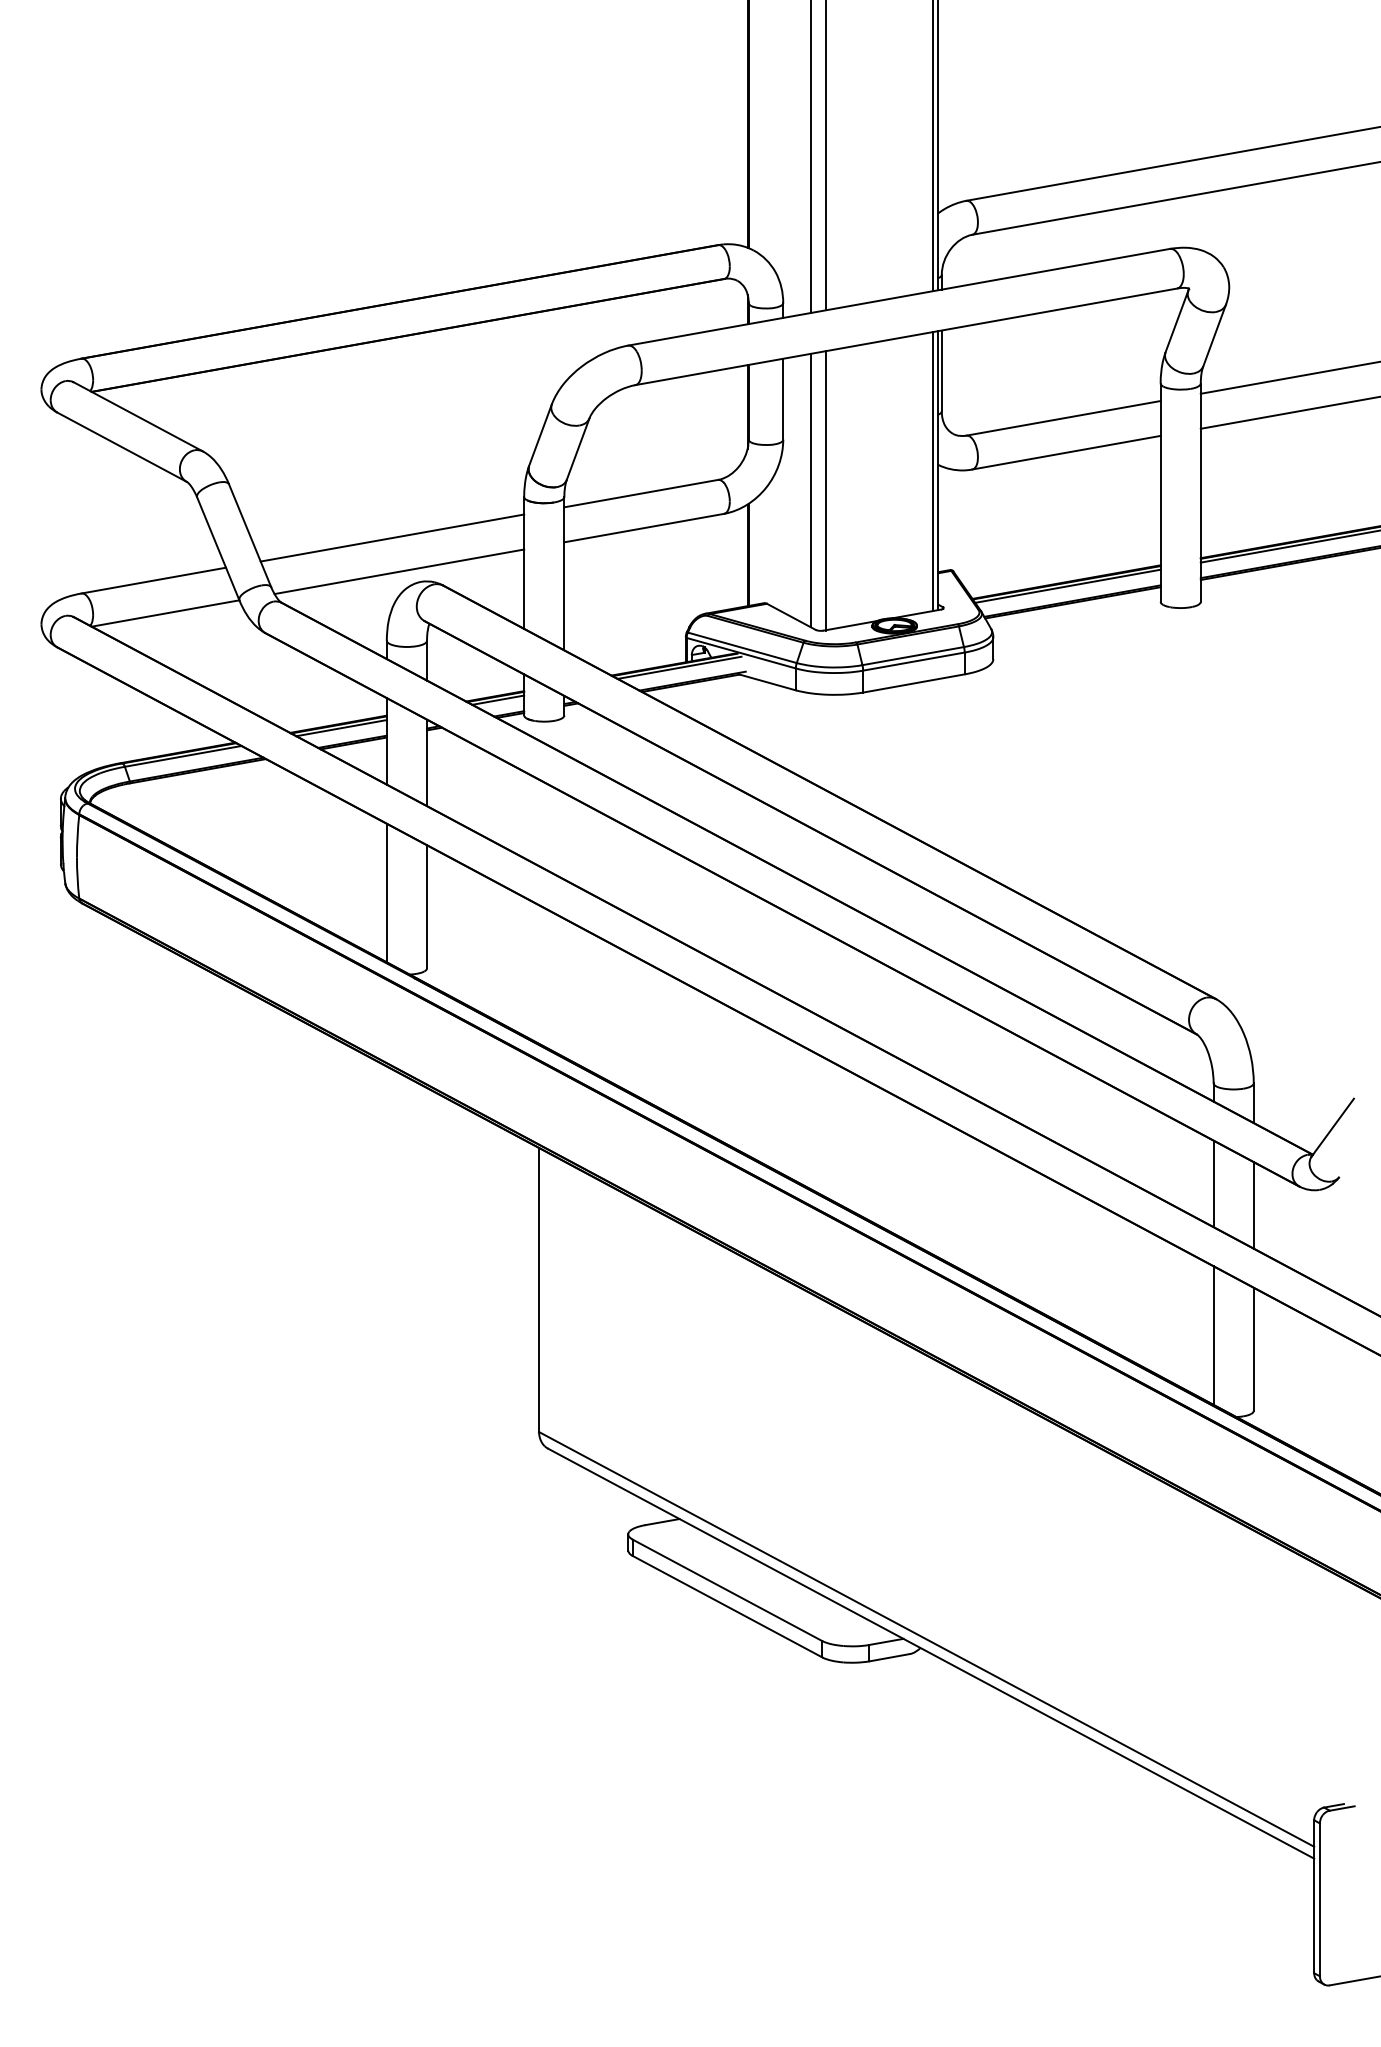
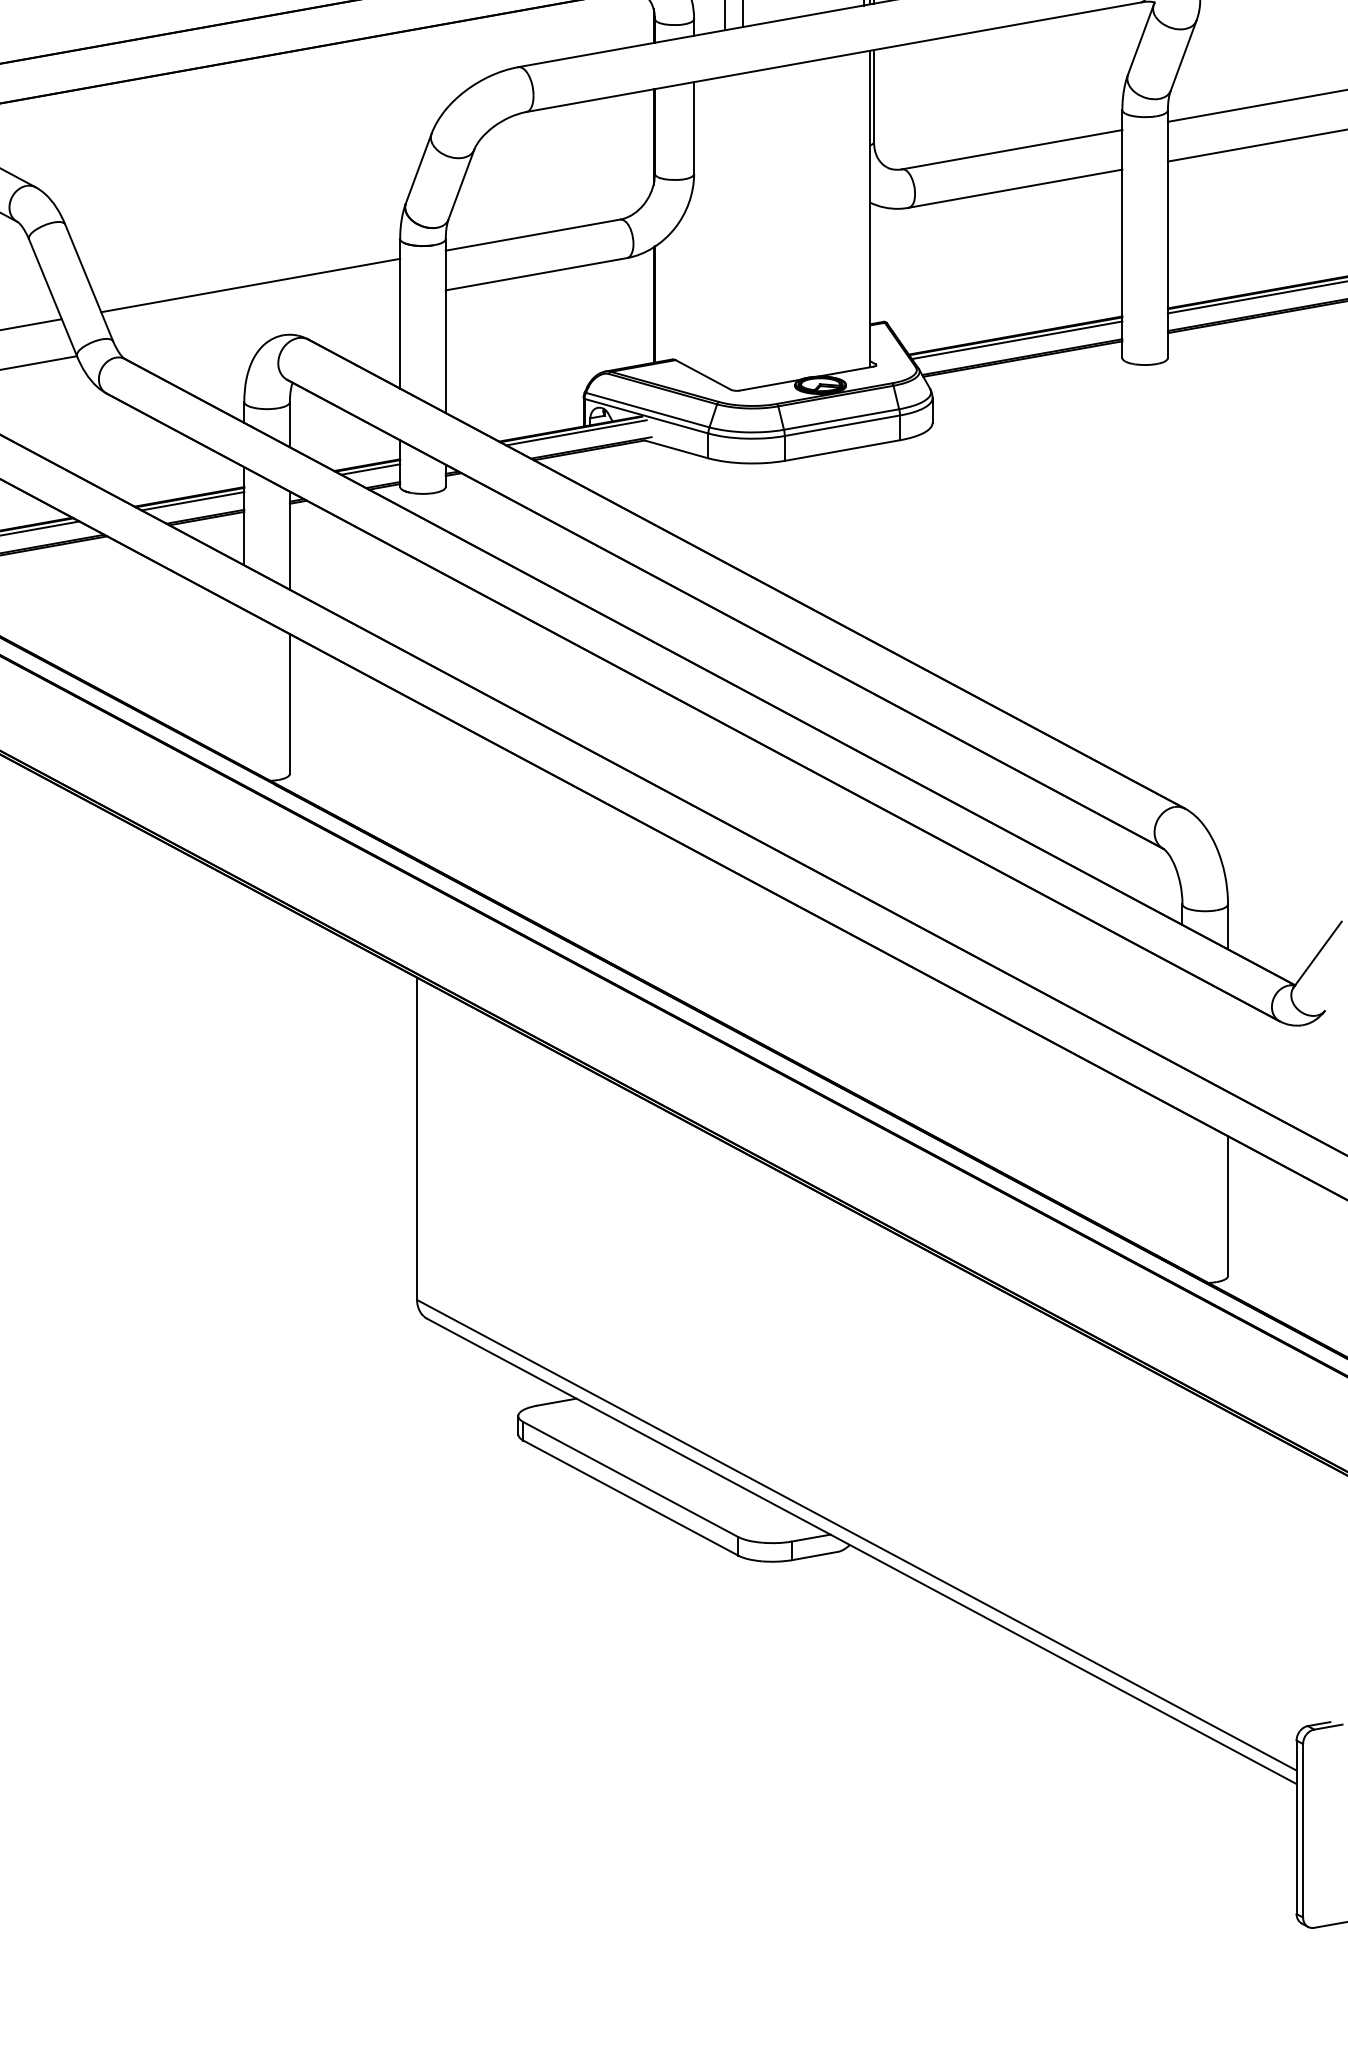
line: (932, 471) -> (863, 210), removed
line: (810, 490) -> (725, 231), removed
line: (826, 490) -> (743, 231), removed
line: (399, 571) -> (258, 323), removed
line: (386, 892) -> (243, 687), removed
line: (1213, 1183) -> (1182, 1017), removed
line: (1253, 1205) -> (1227, 1042), removed
line: (1213, 1335) -> (1182, 1190), removed

